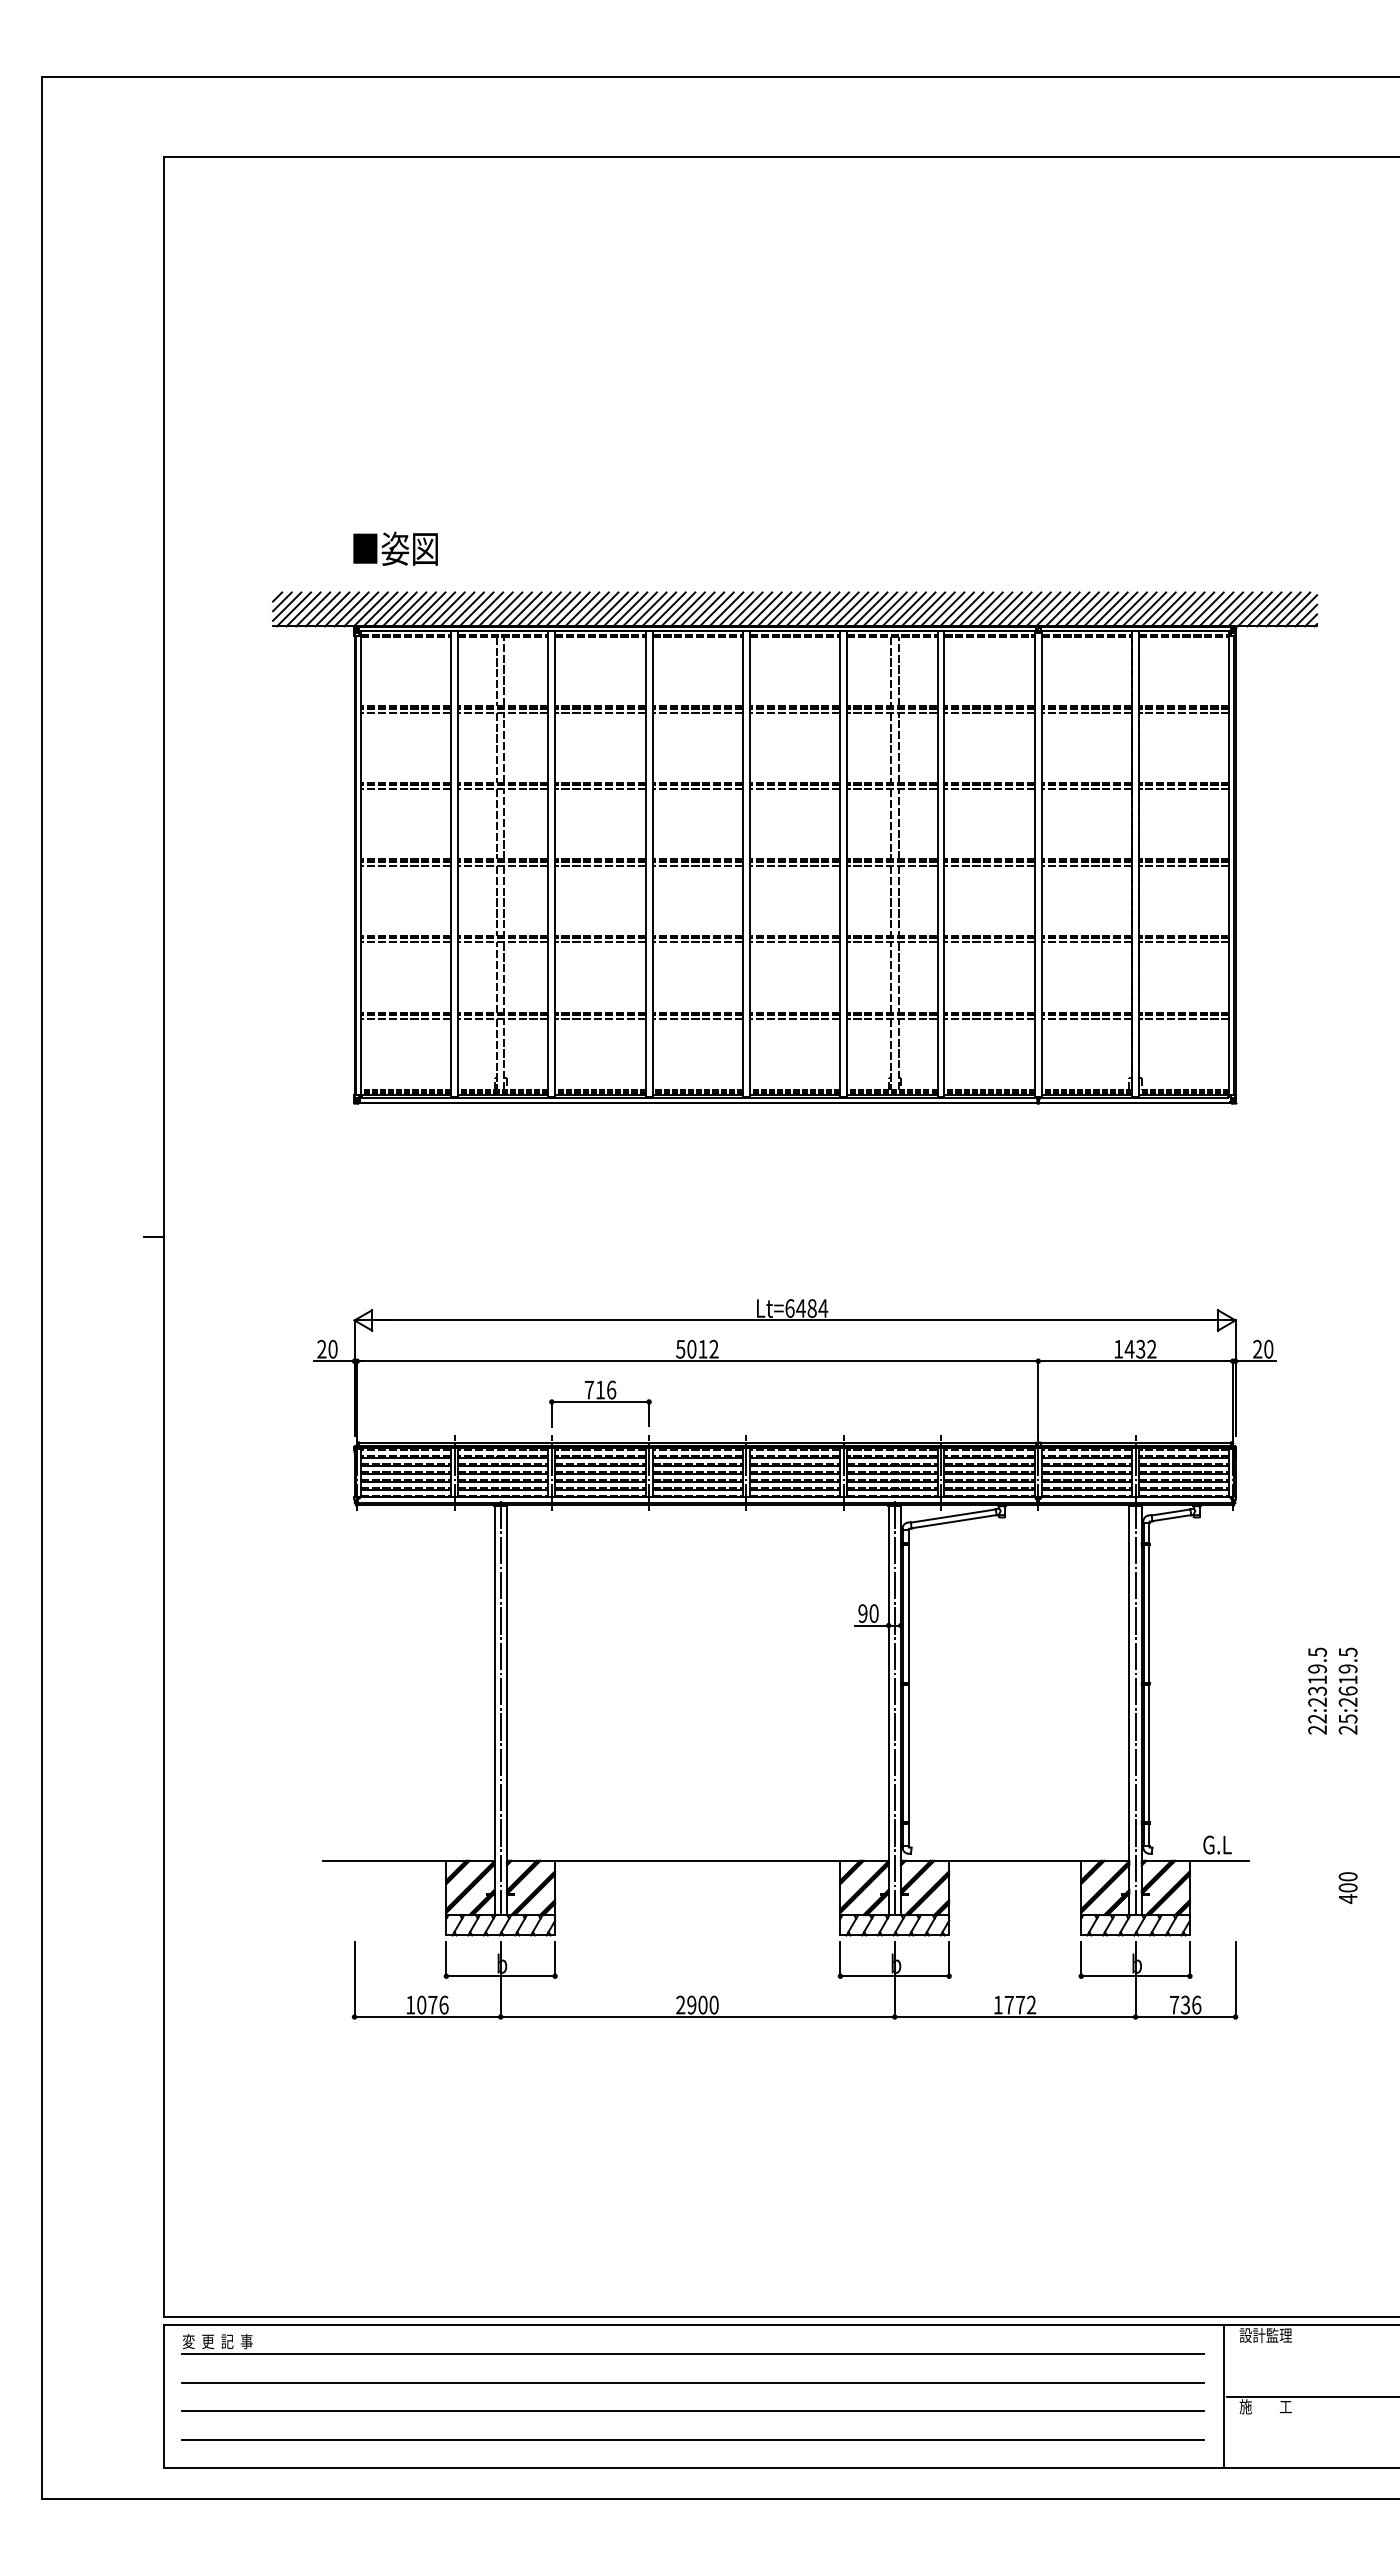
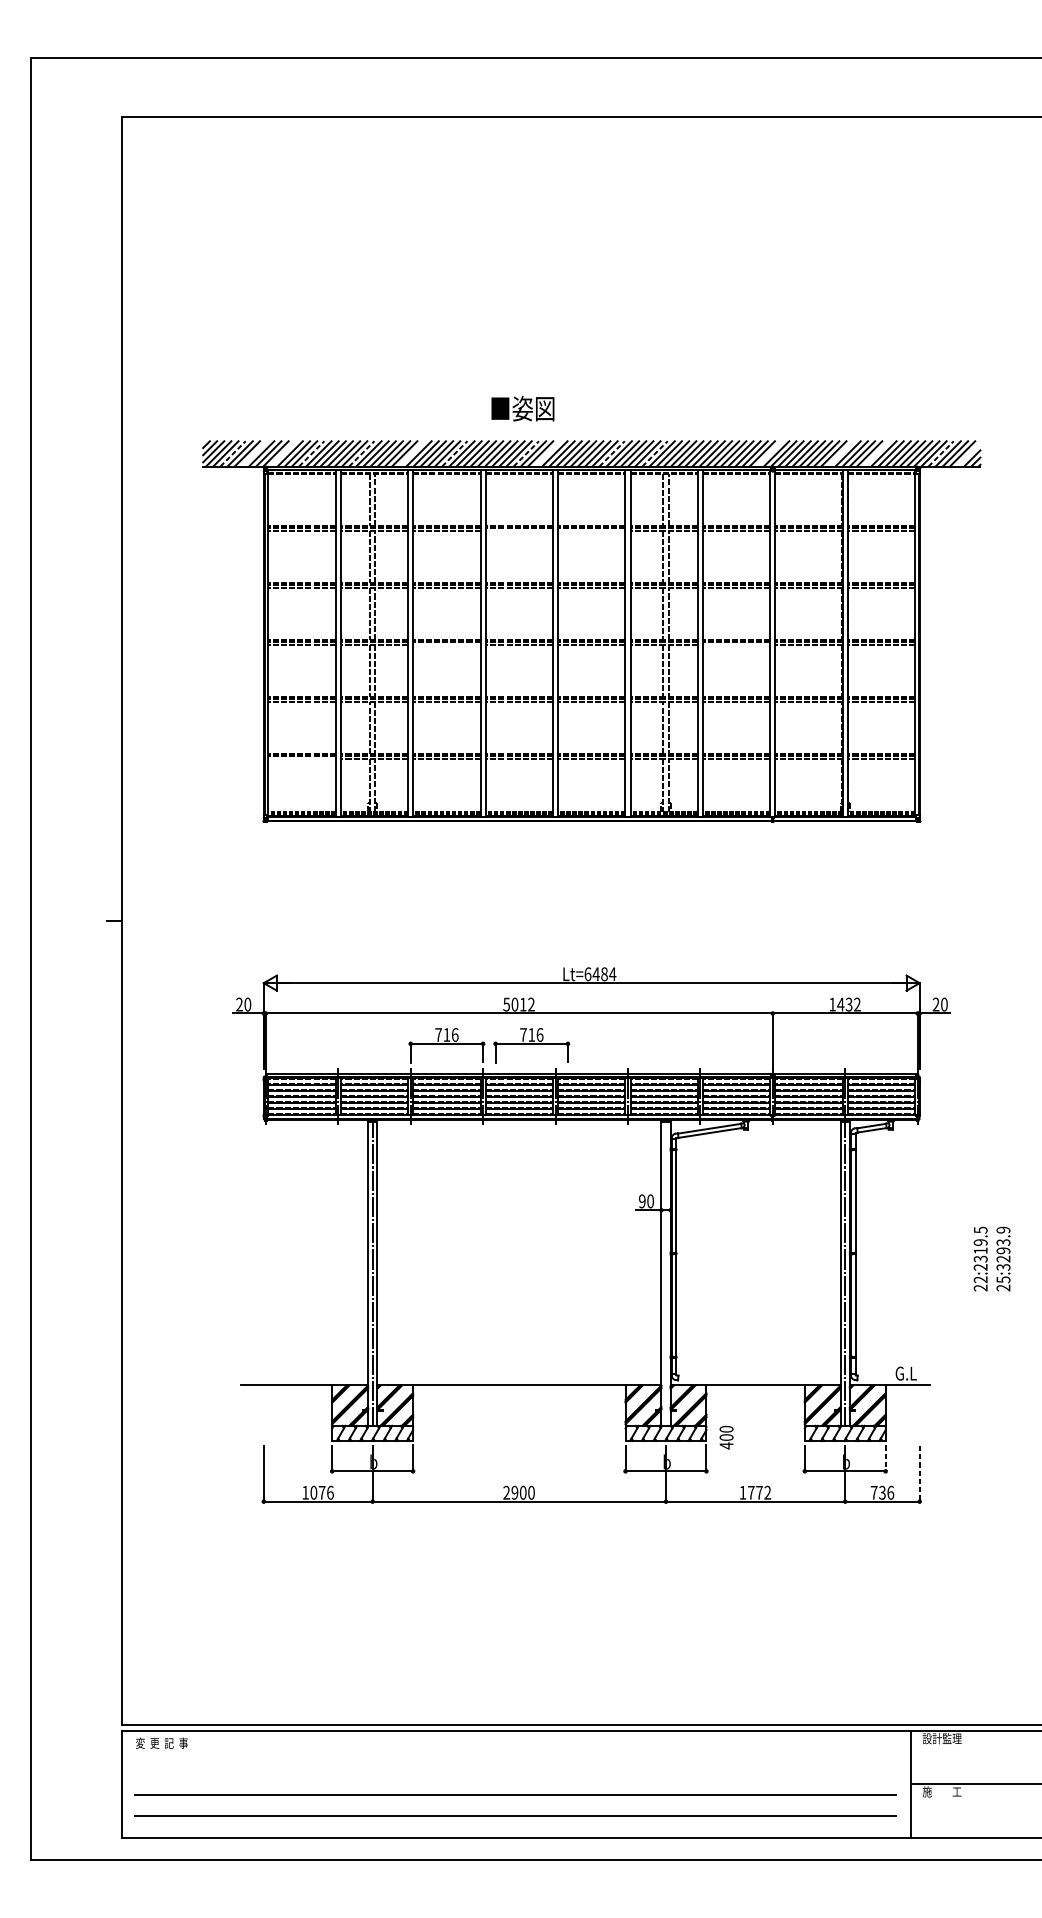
text: (395, 548) -> (522, 408), moved
line: (313, 609) -> (233, 453), solid -> dashed
line: (342, 609) -> (254, 453), removed
line: (380, 609) -> (283, 453), removed
line: (419, 609) -> (312, 453), solid -> dashed
line: (486, 609) -> (362, 453), solid -> dashed
line: (553, 609) -> (411, 453), removed
line: (611, 609) -> (455, 453), solid -> dashed
line: (707, 609) -> (526, 453), solid -> dashed
line: (735, 609) -> (547, 453), removed
line: (822, 609) -> (612, 453), solid -> dashed
line: (880, 609) -> (655, 453), solid -> dashed
line: (1033, 609) -> (769, 453), removed
line: (1129, 609) -> (840, 453), removed
line: (1177, 609) -> (876, 453), removed
line: (1264, 609) -> (941, 453), solid -> dashed
line: (1301, 610) -> (968, 454), removed
line: (697, 712) -> (519, 530), removed
line: (794, 712) -> (591, 530), removed
line: (600, 865) -> (446, 644), removed
line: (989, 865) -> (736, 644), removed
line: (405, 1019) -> (301, 759), removed
part: (714, 1403) -> (531, 1044), added
text: (1347, 1676) -> (1002, 1248), 25:2619.5 -> 25:3293.9
line: (894, 1708) -> (665, 1272), removed
text: (1347, 1888) -> (726, 1438), moved
line: (1189, 1959) -> (885, 1458), solid -> dashed
line: (1235, 1980) -> (919, 1474), solid -> dashed
line: (692, 2354) -> (515, 1752), removed
line: (692, 2382) -> (515, 1773), removed

